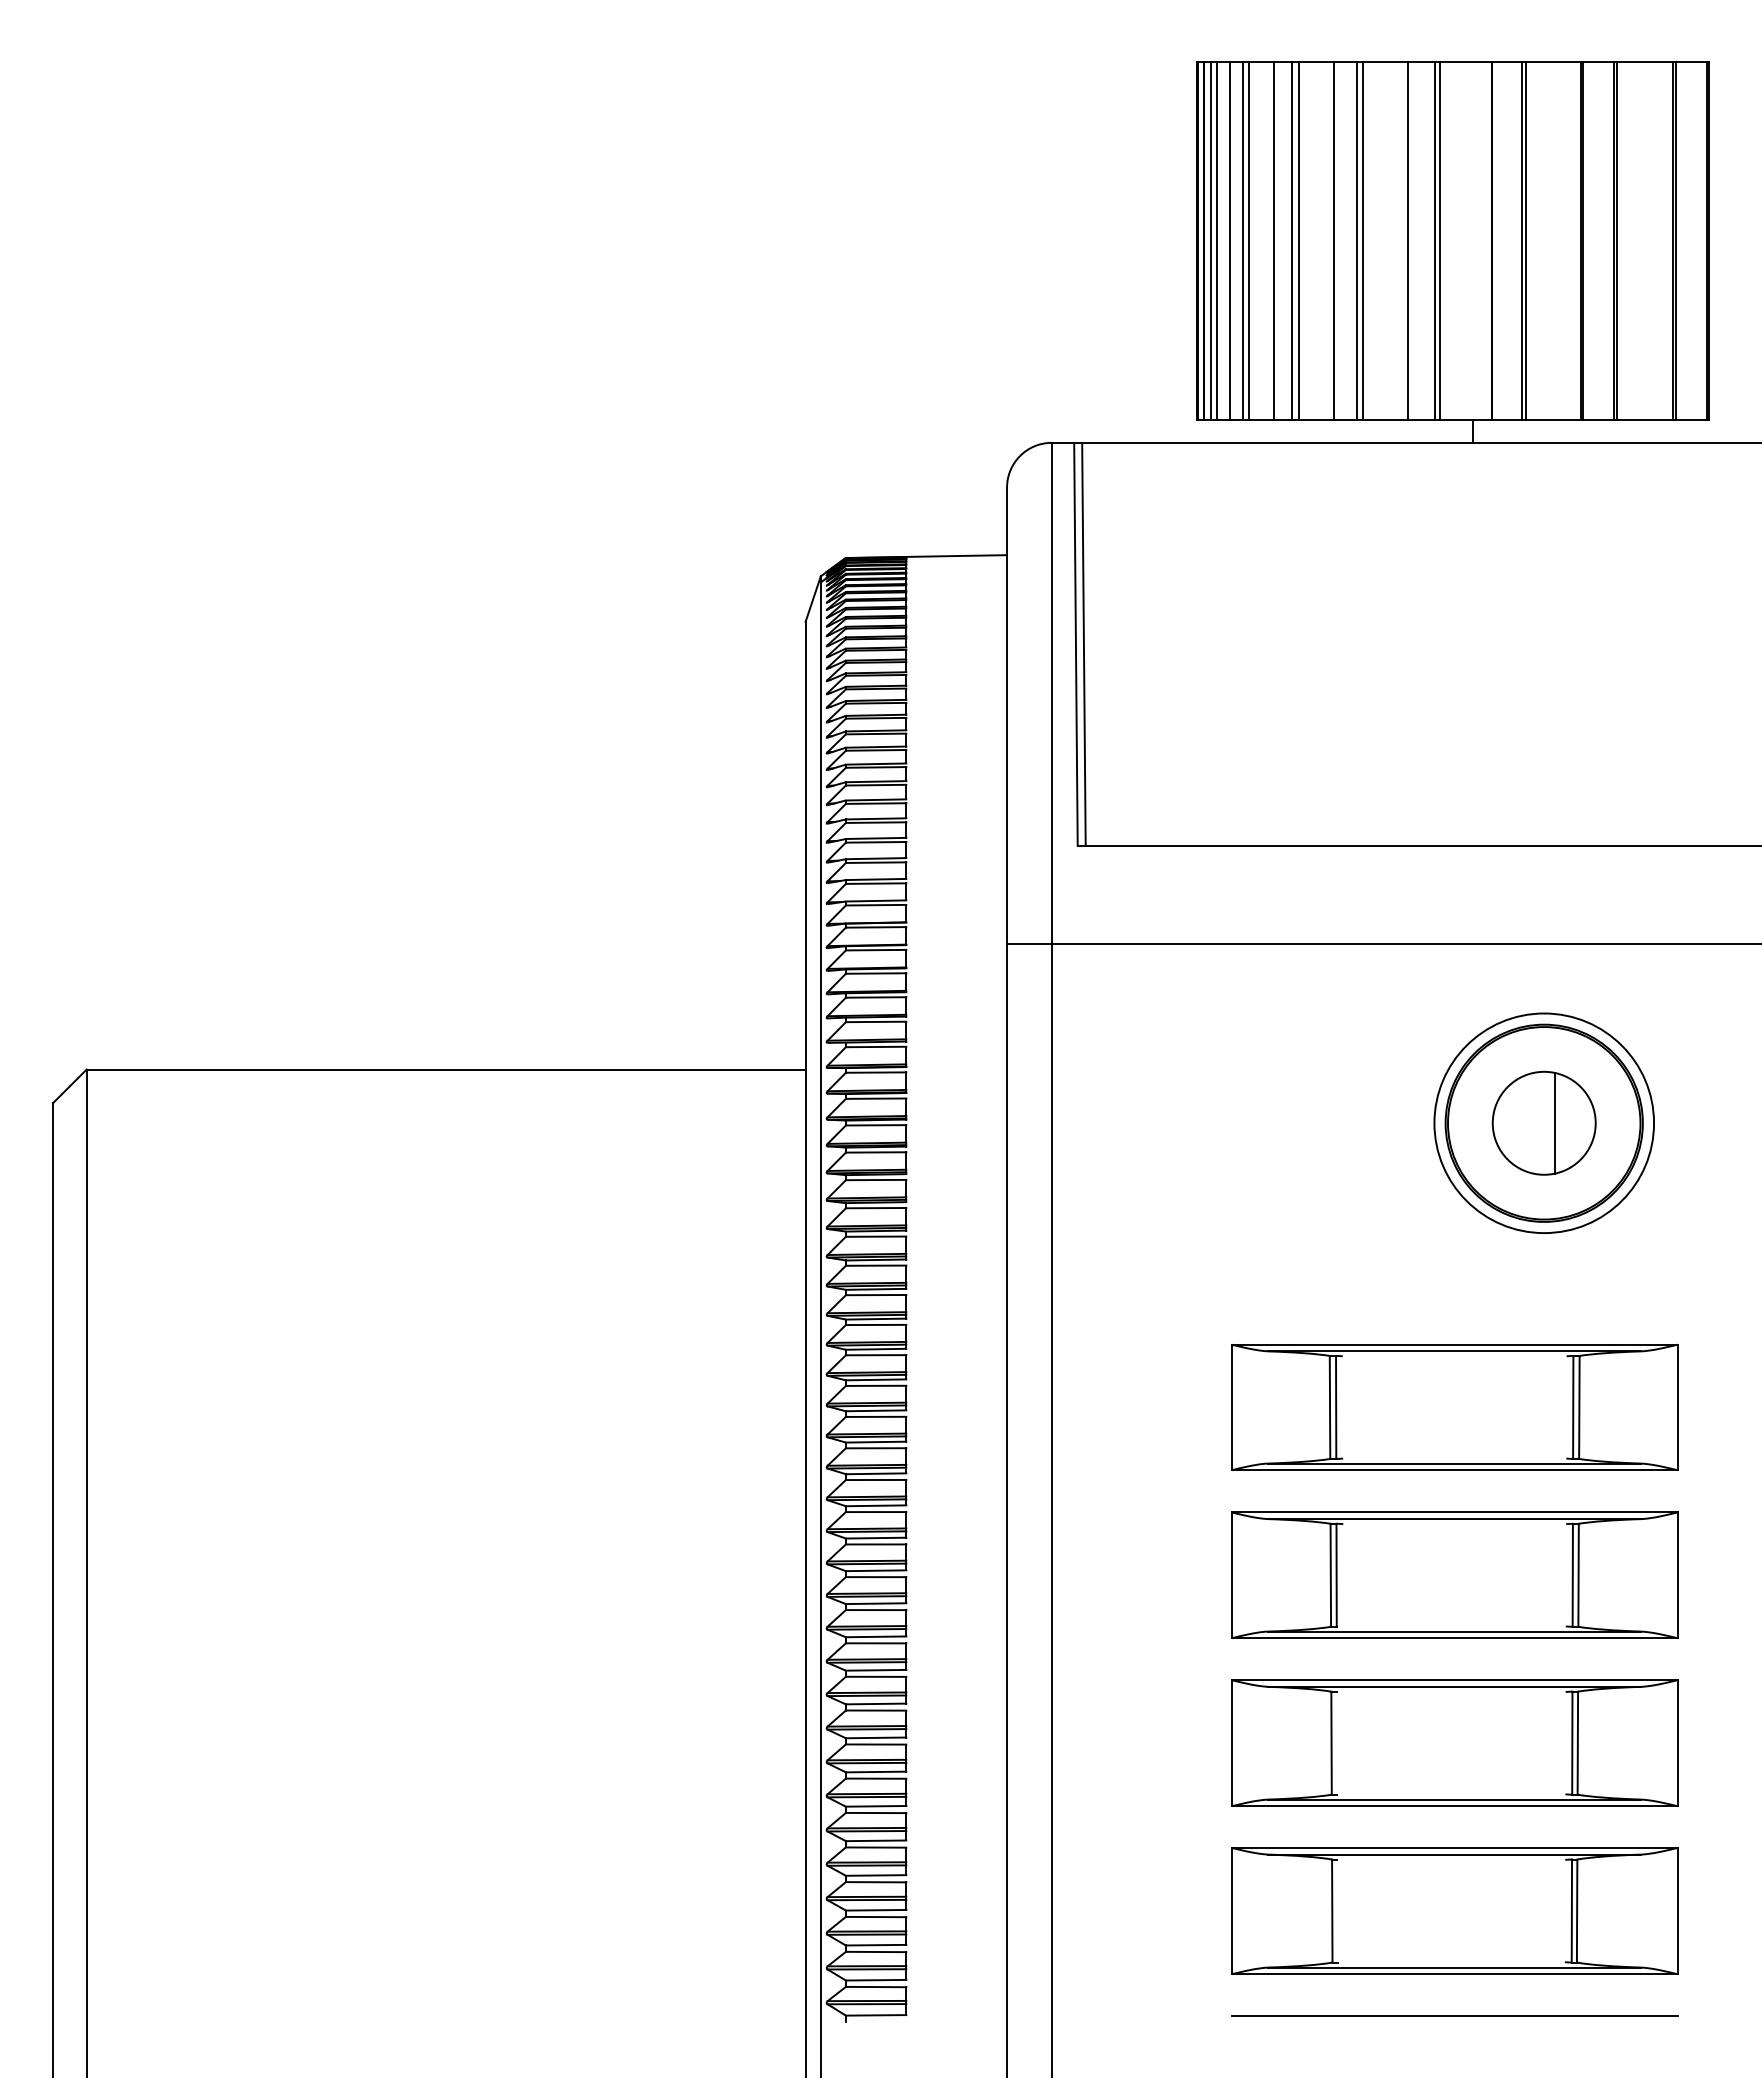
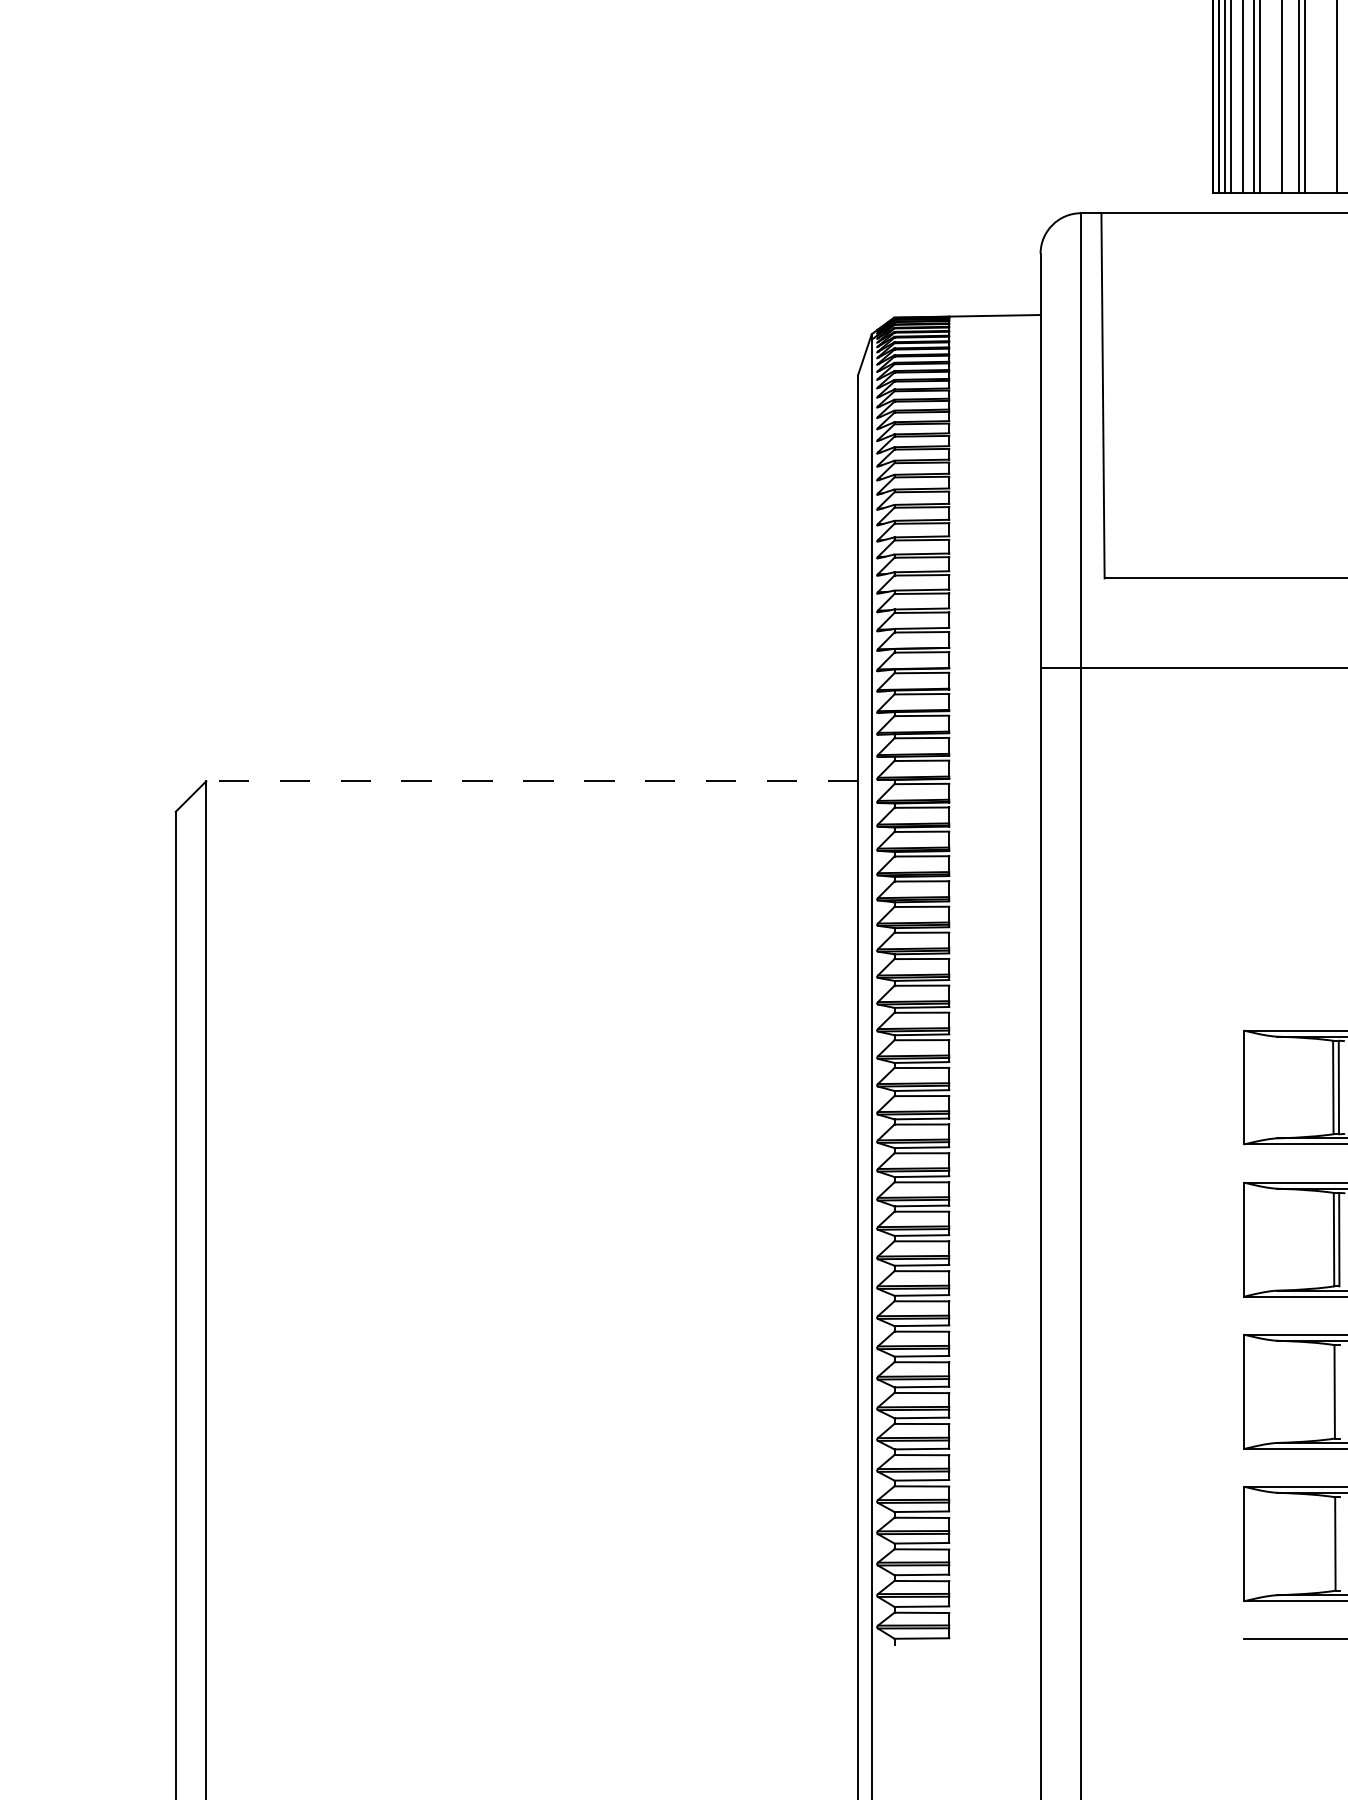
line: (1083, 643) -> (1109, 395), removed
line: (445, 1069) -> (531, 781), solid -> dashed

